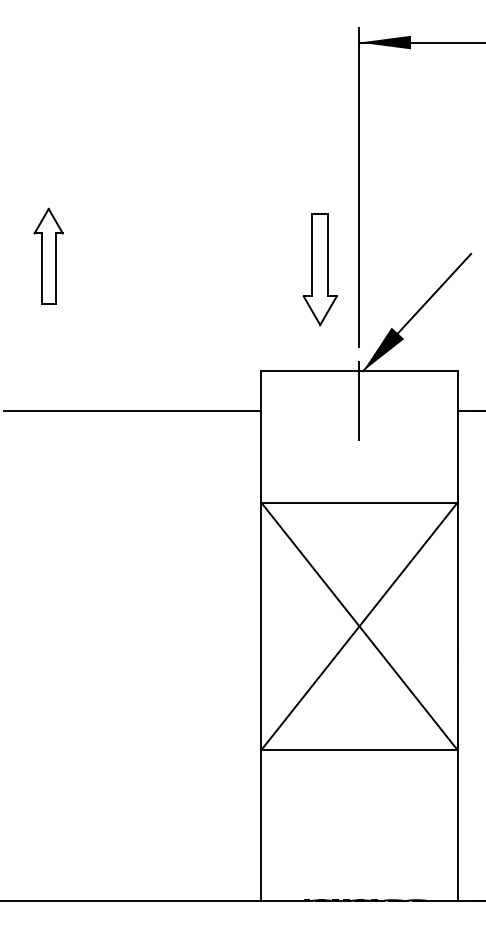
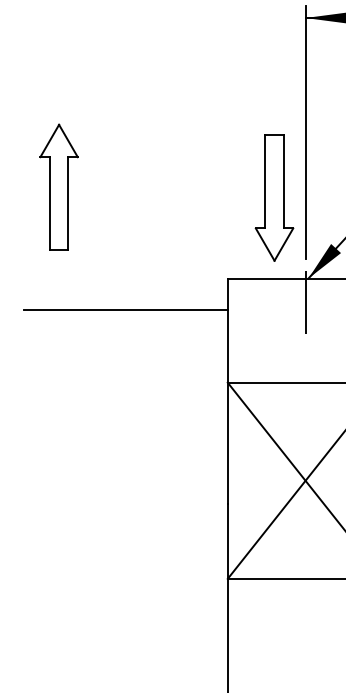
part: (48, 256) -> (59, 187), size x1.67
part: (319, 269) -> (273, 197), size x1.43

